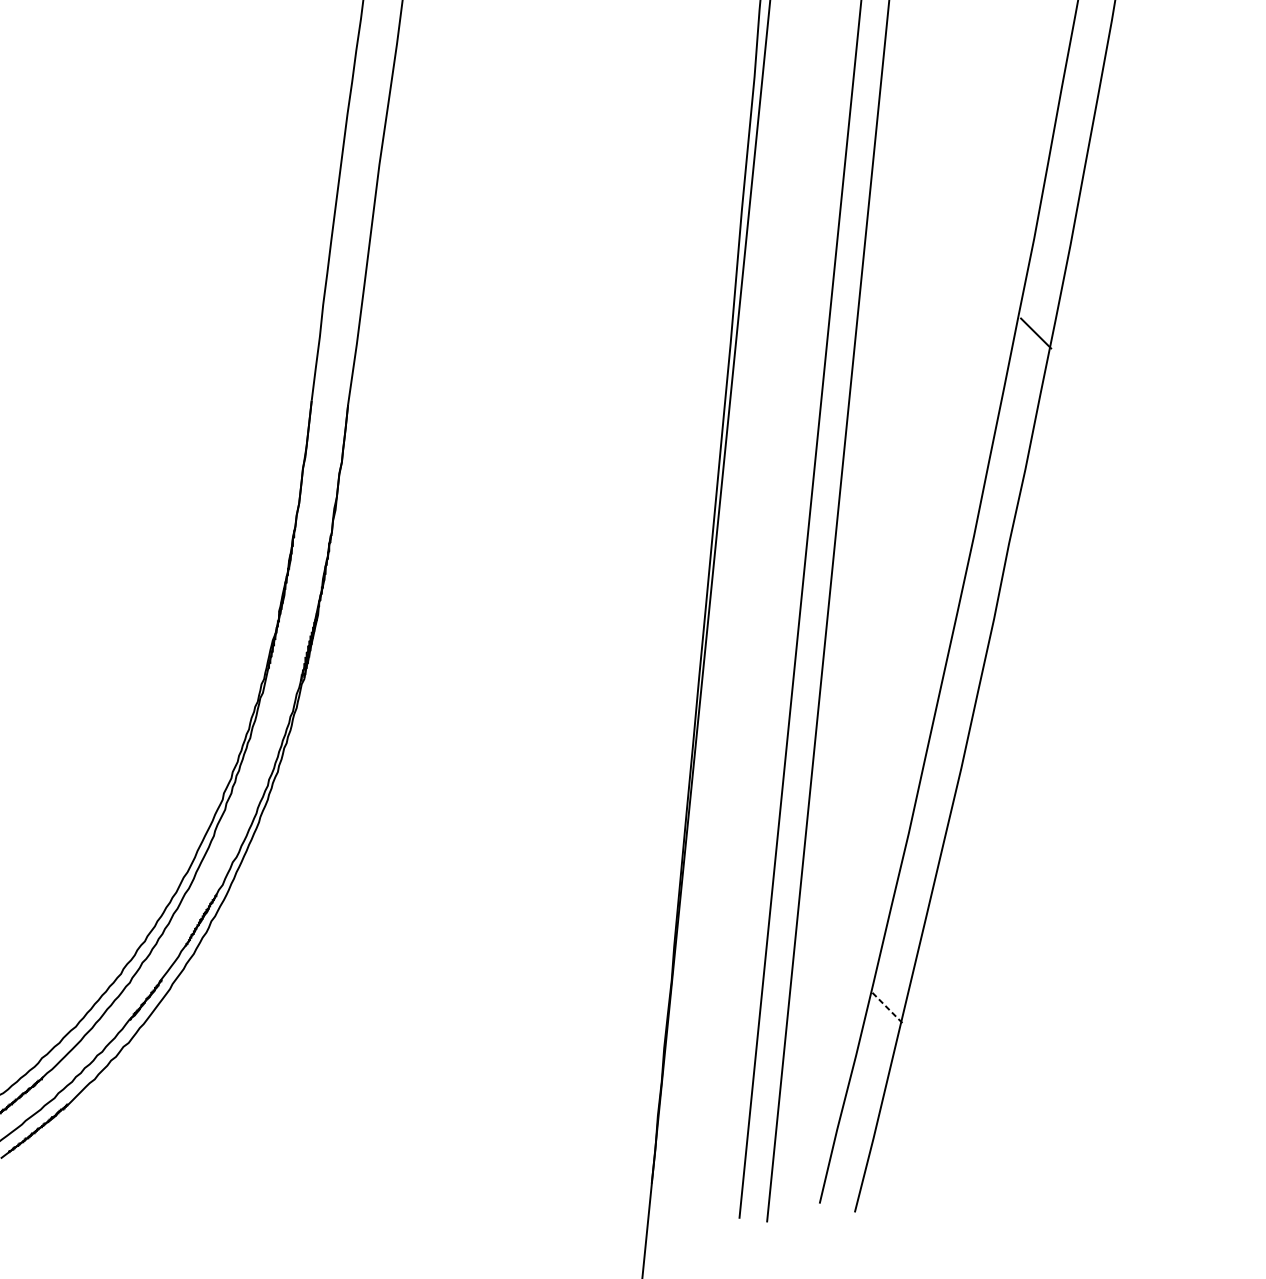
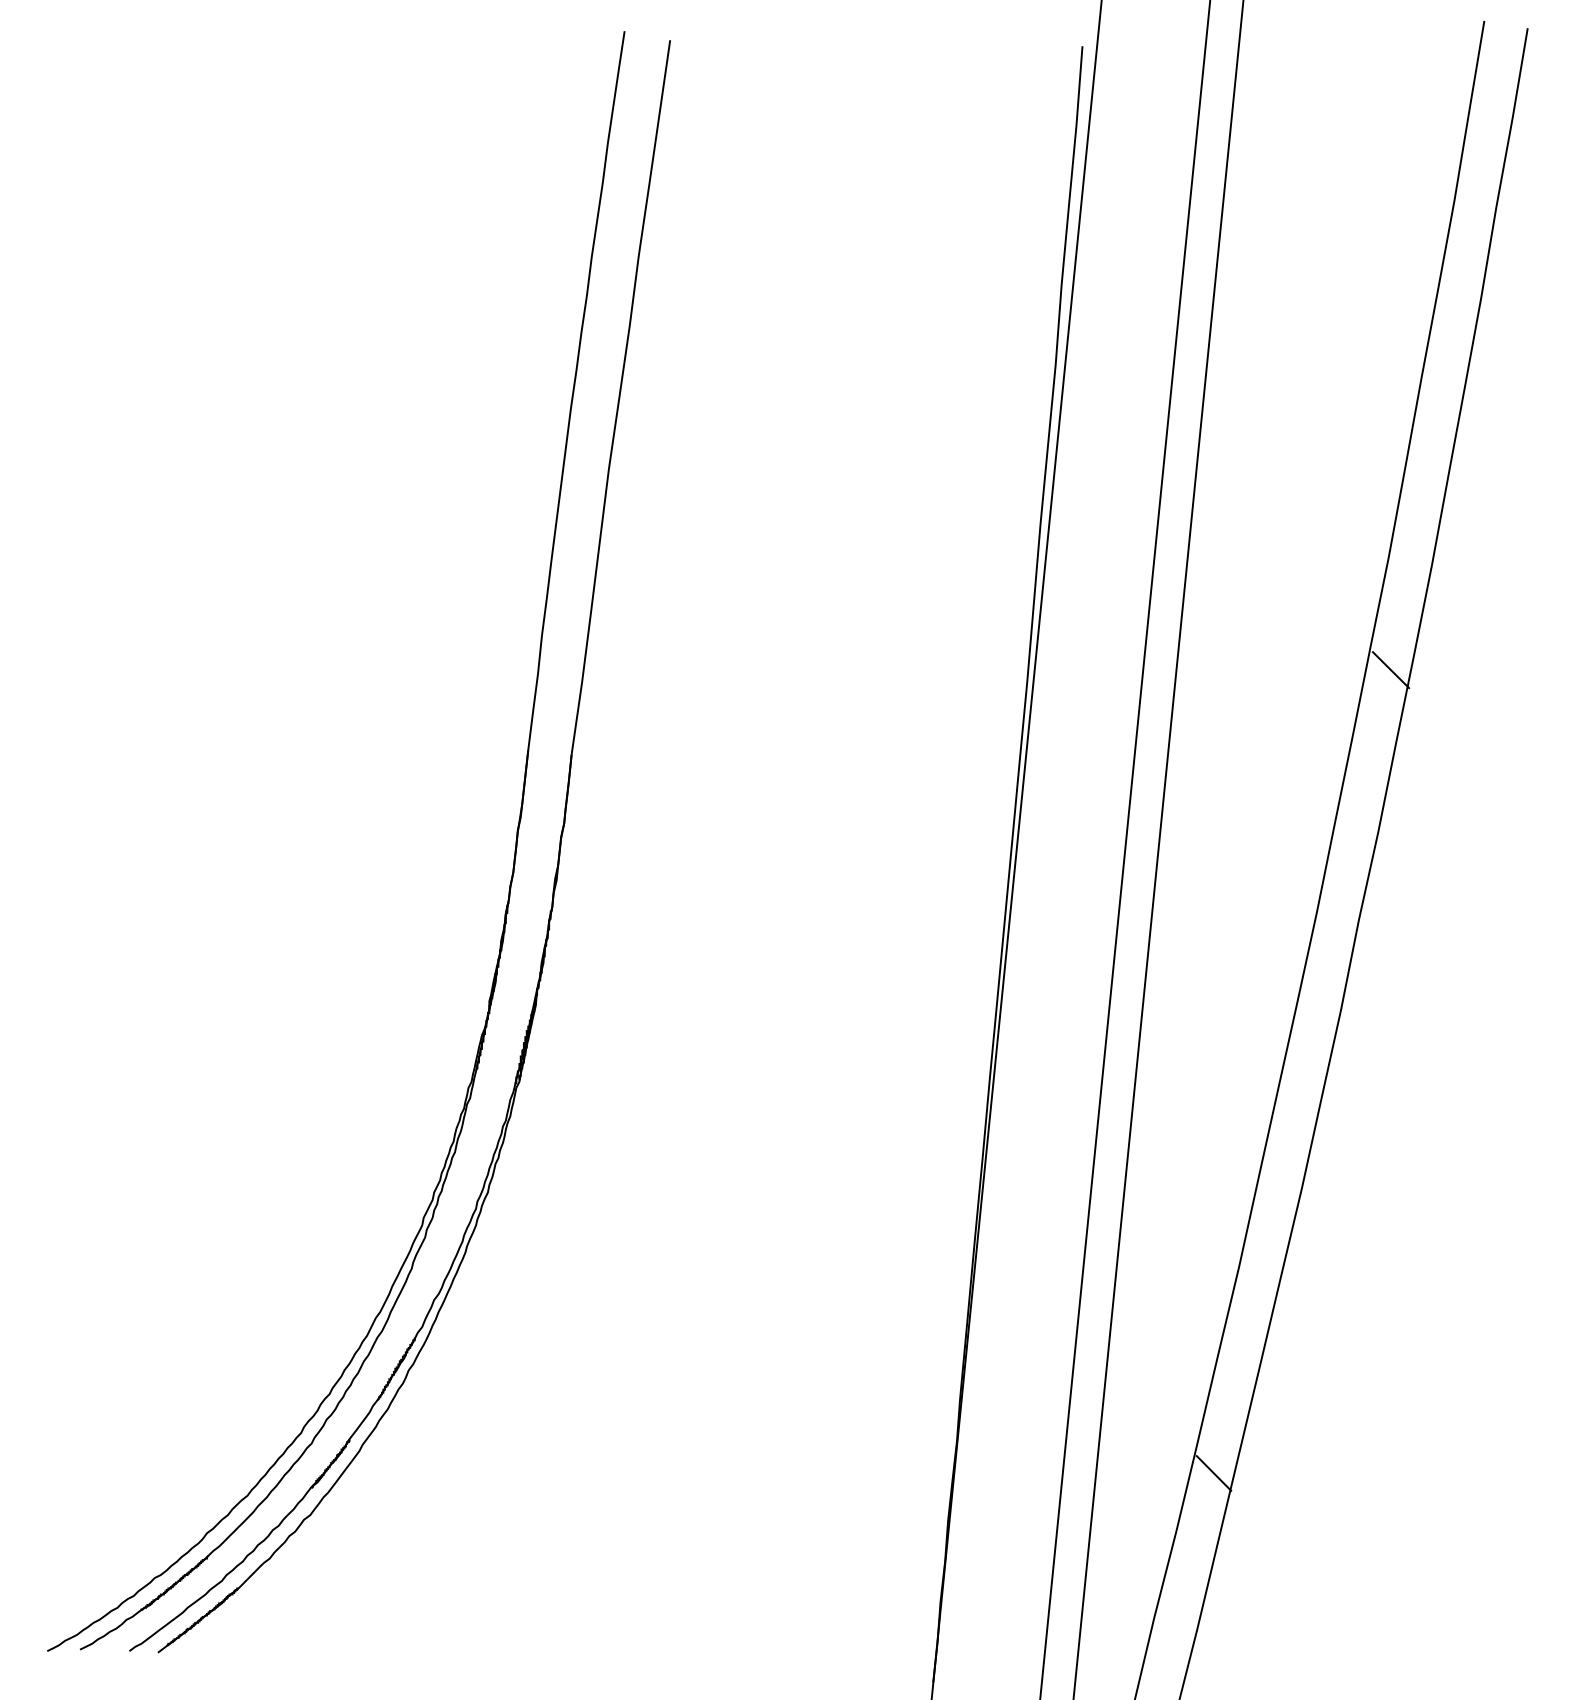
line: (887, 1008) -> (1214, 1473), dashed -> solid

